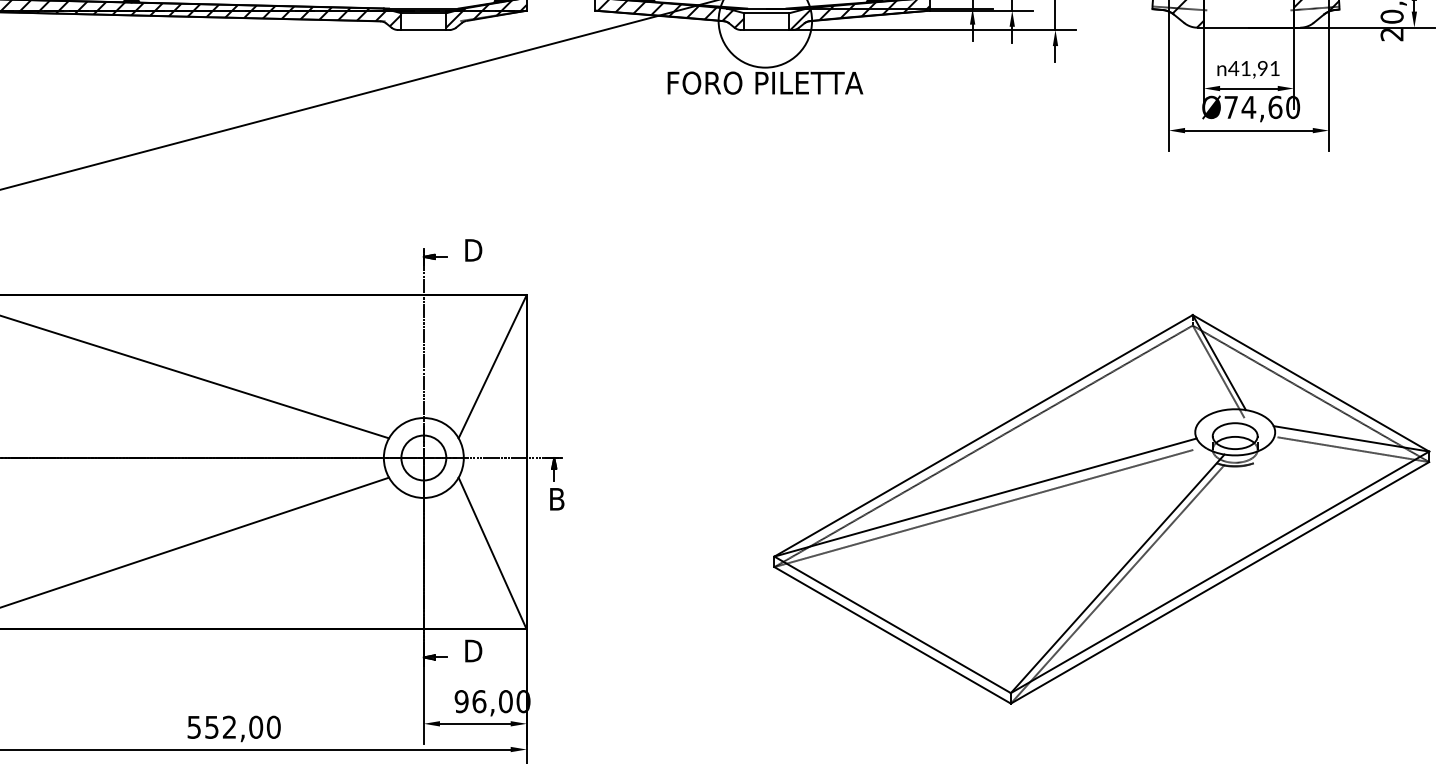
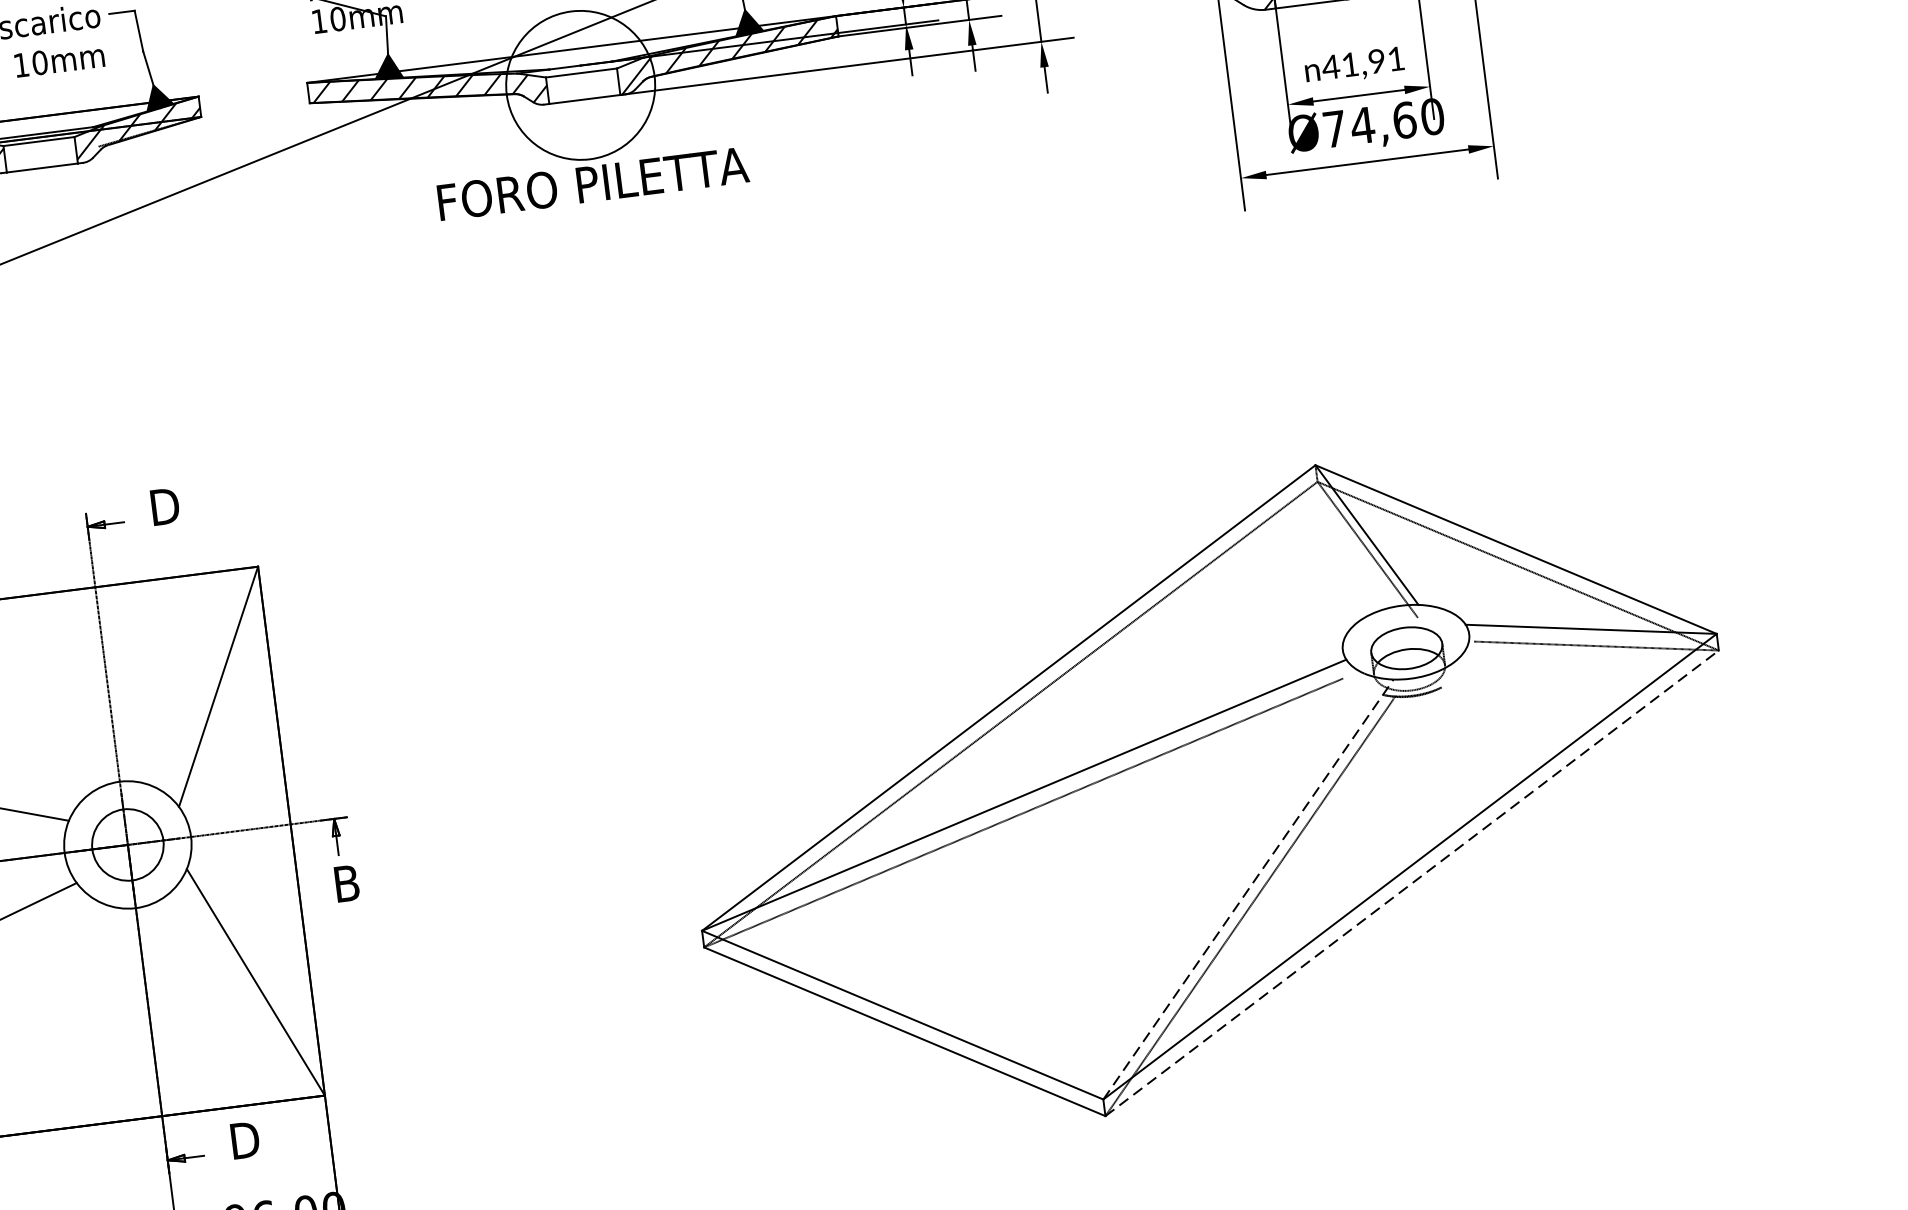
line: (1118, 573) -> (1249, 888), solid -> dashed
line: (1220, 582) -> (1412, 882), solid -> dashed

